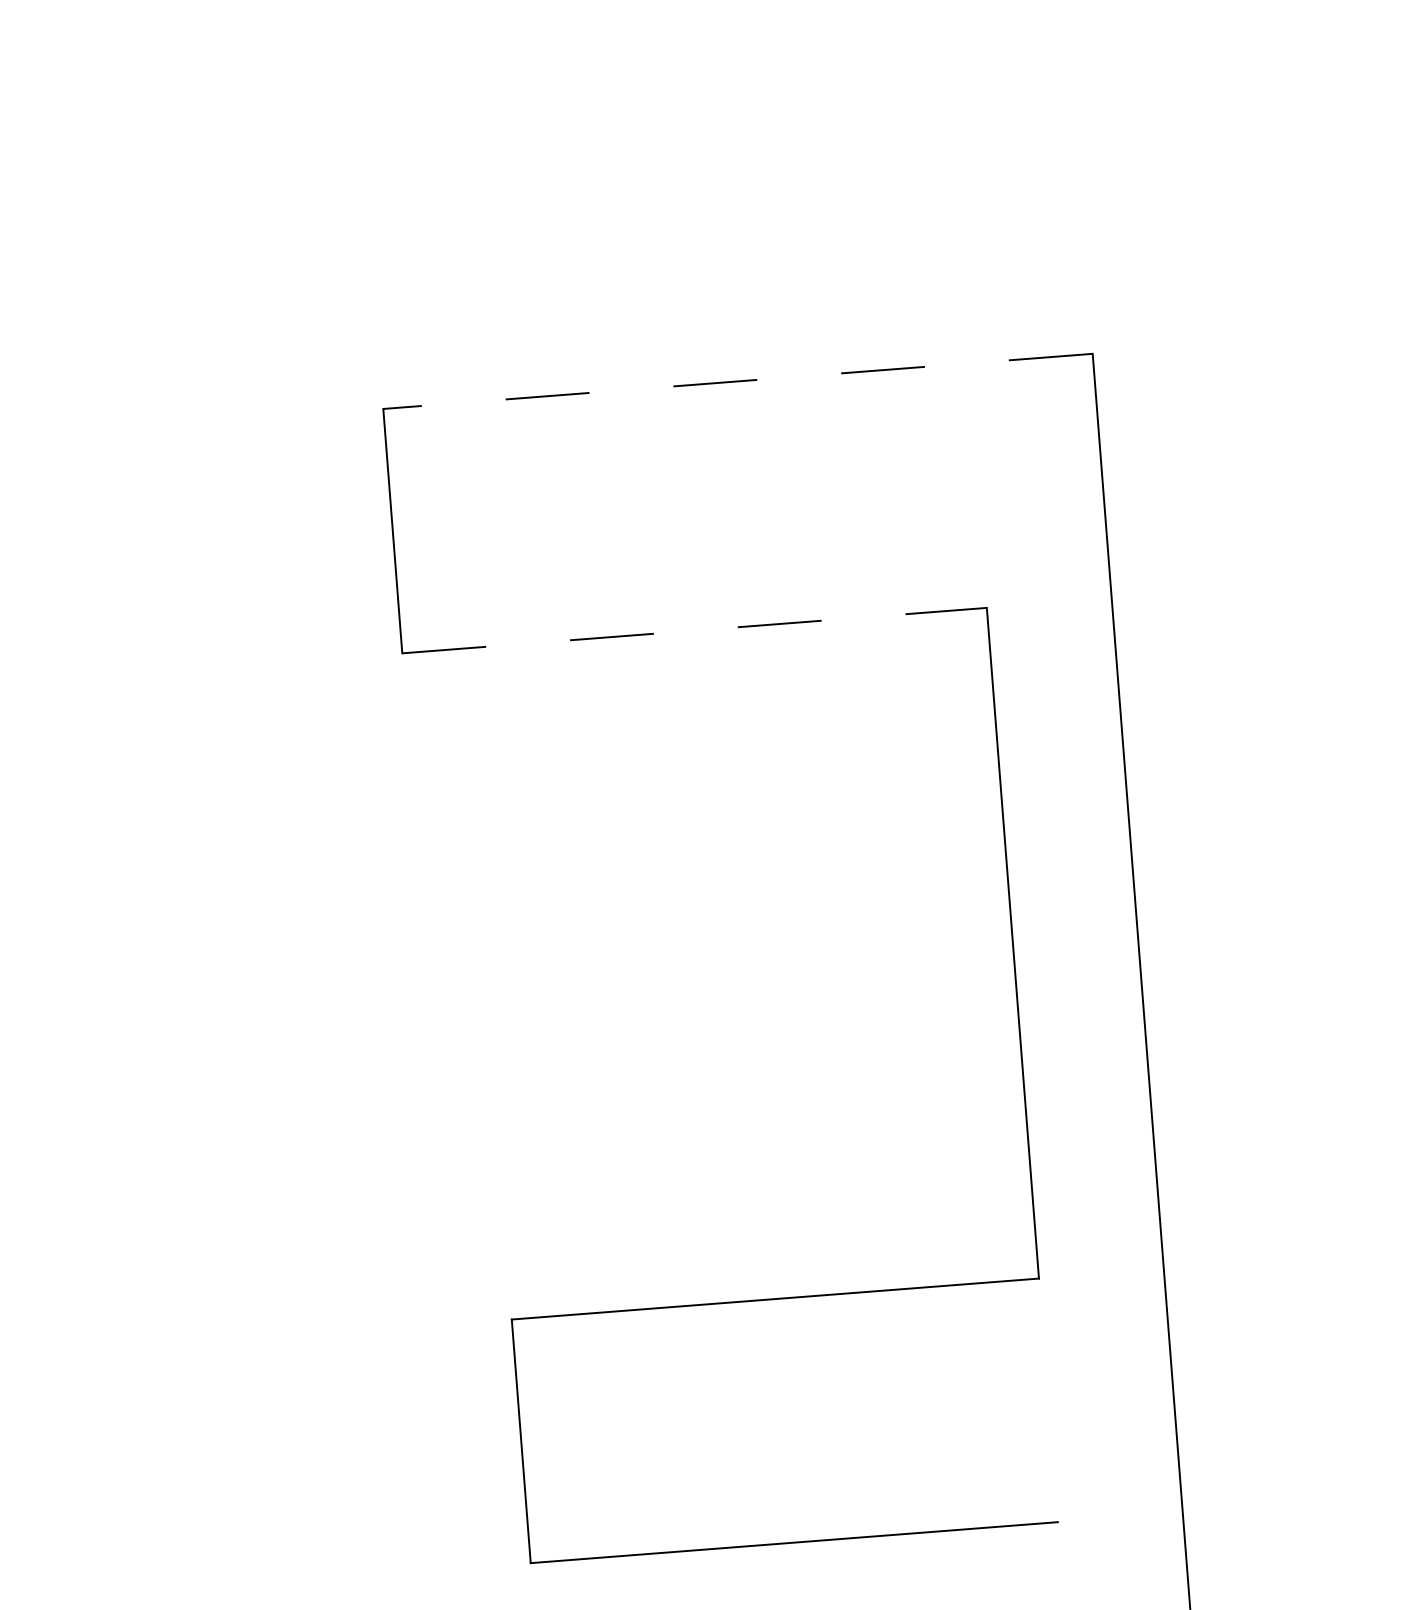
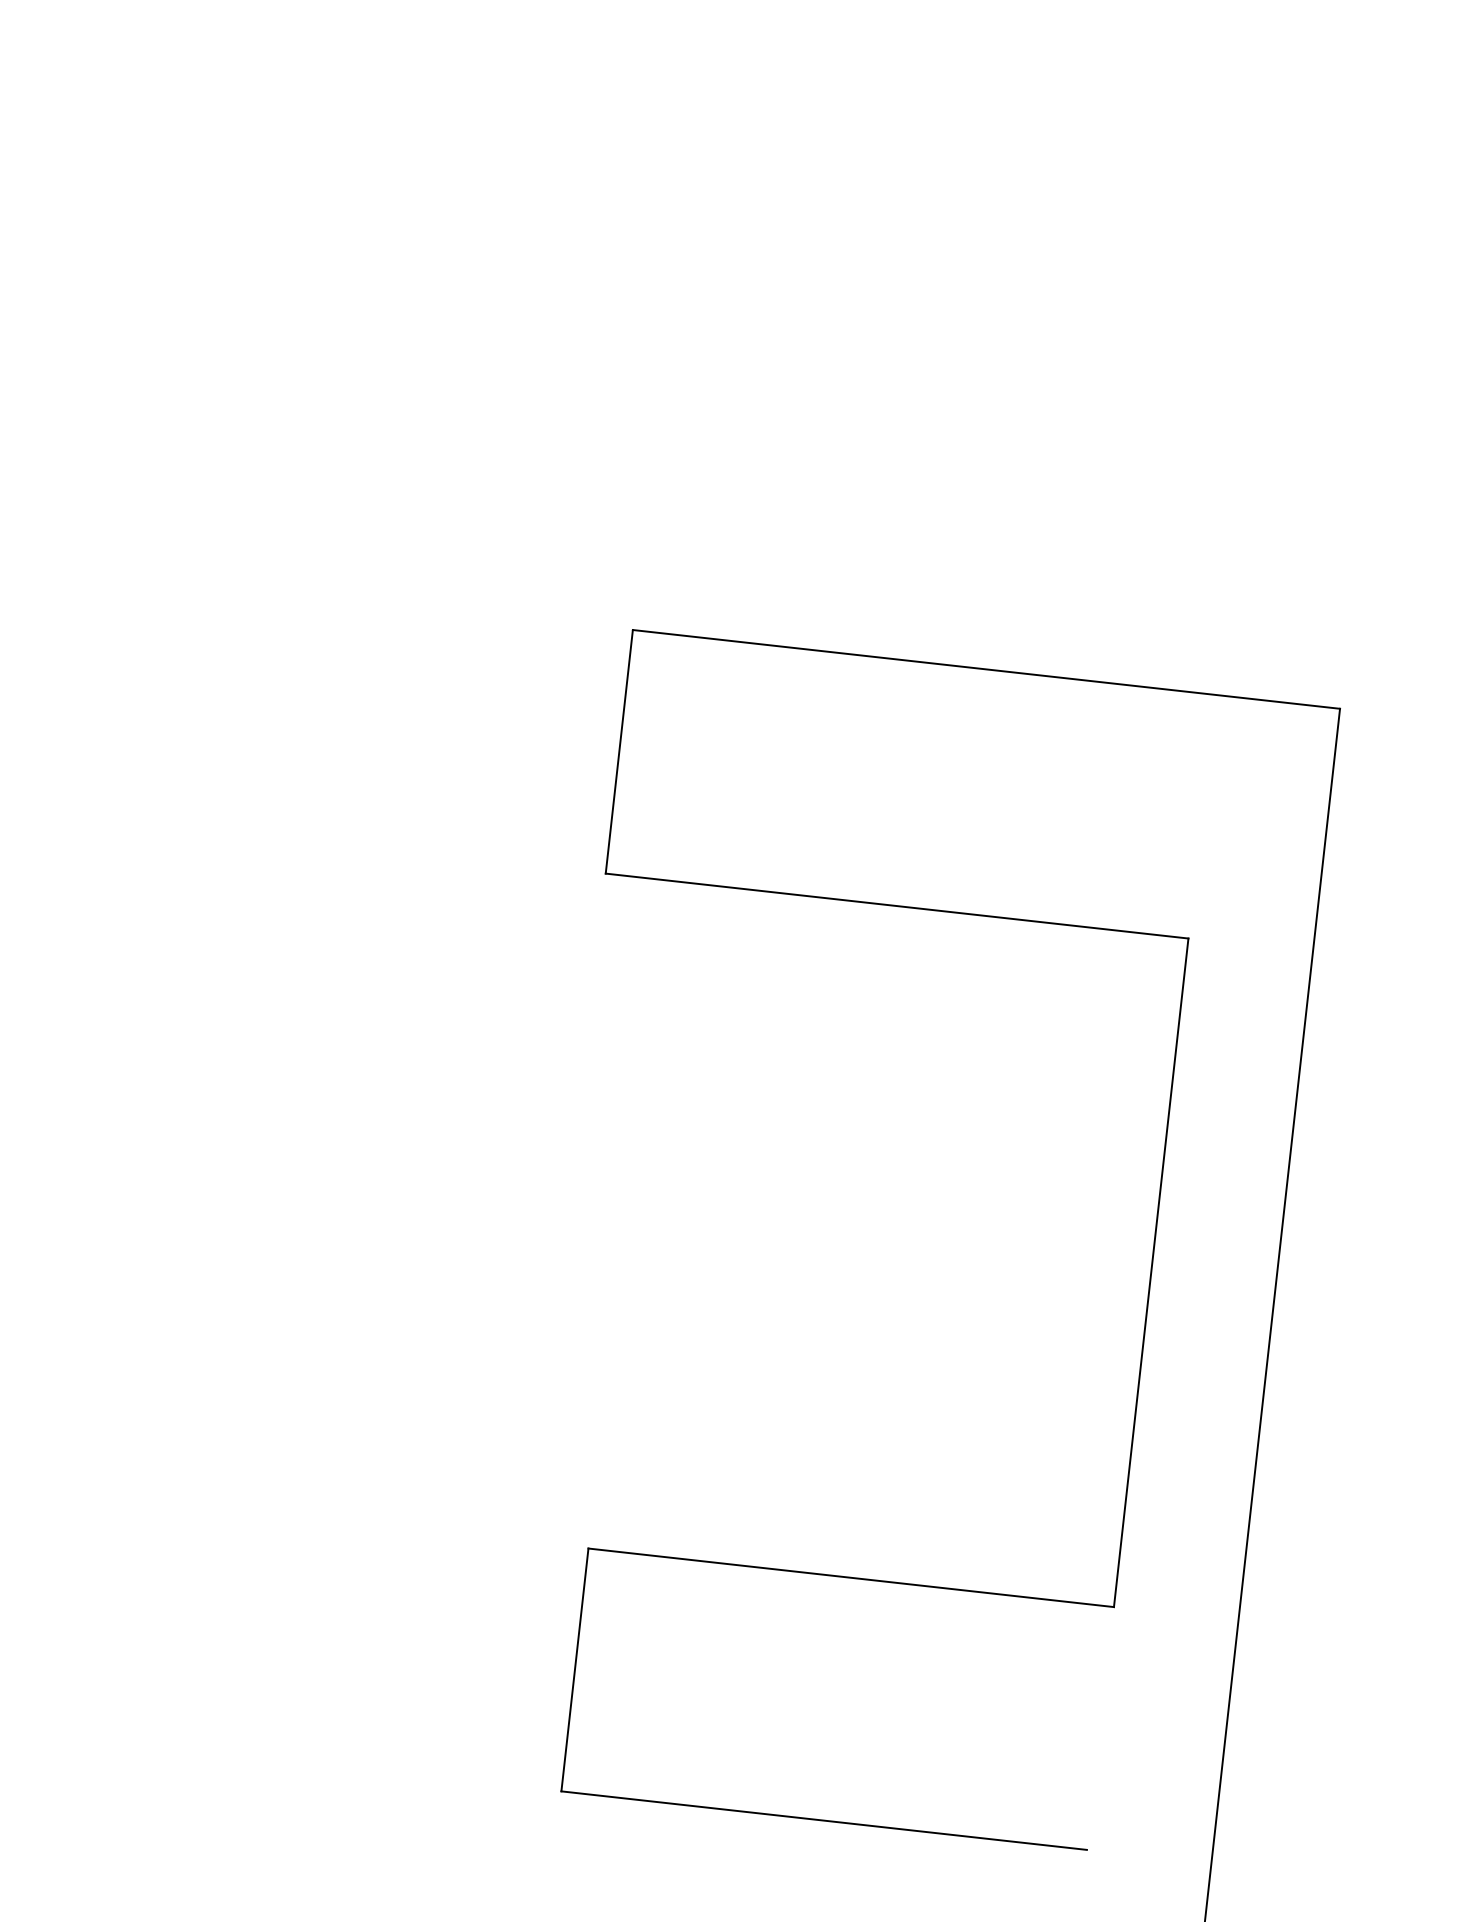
line: (738, 381) -> (986, 669), dashed -> solid
line: (695, 630) -> (897, 906), dashed -> solid

